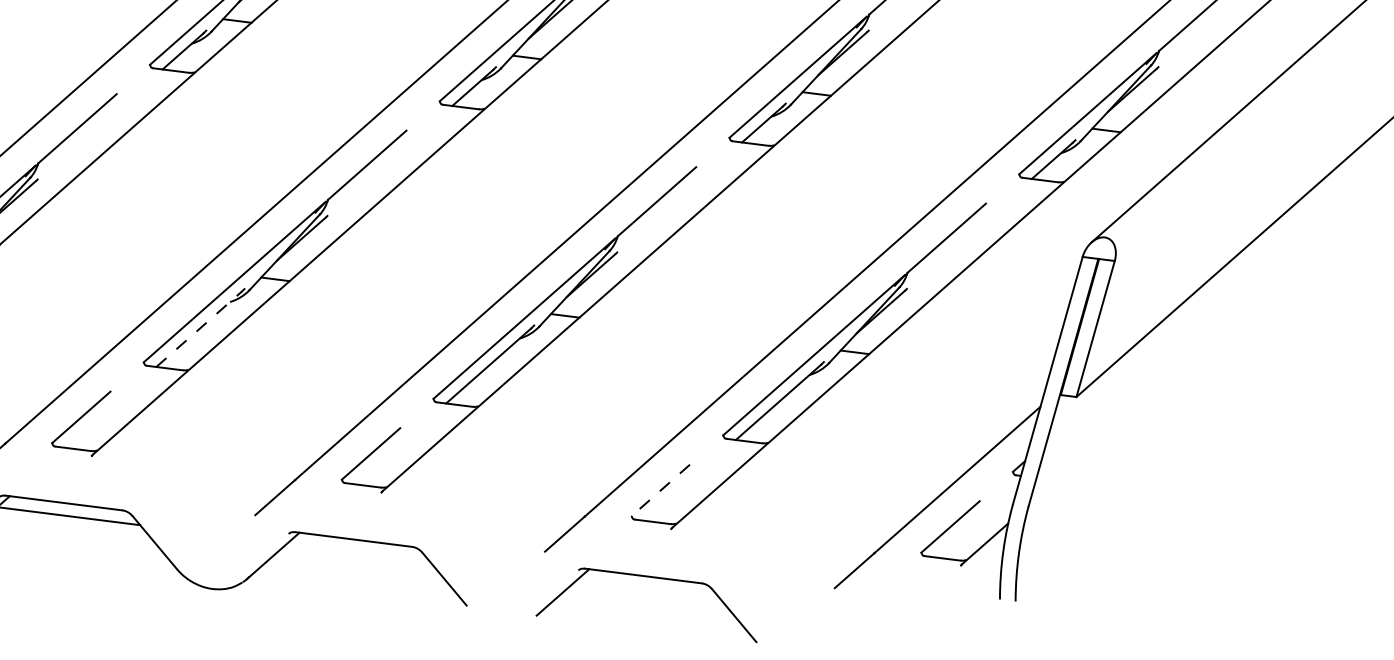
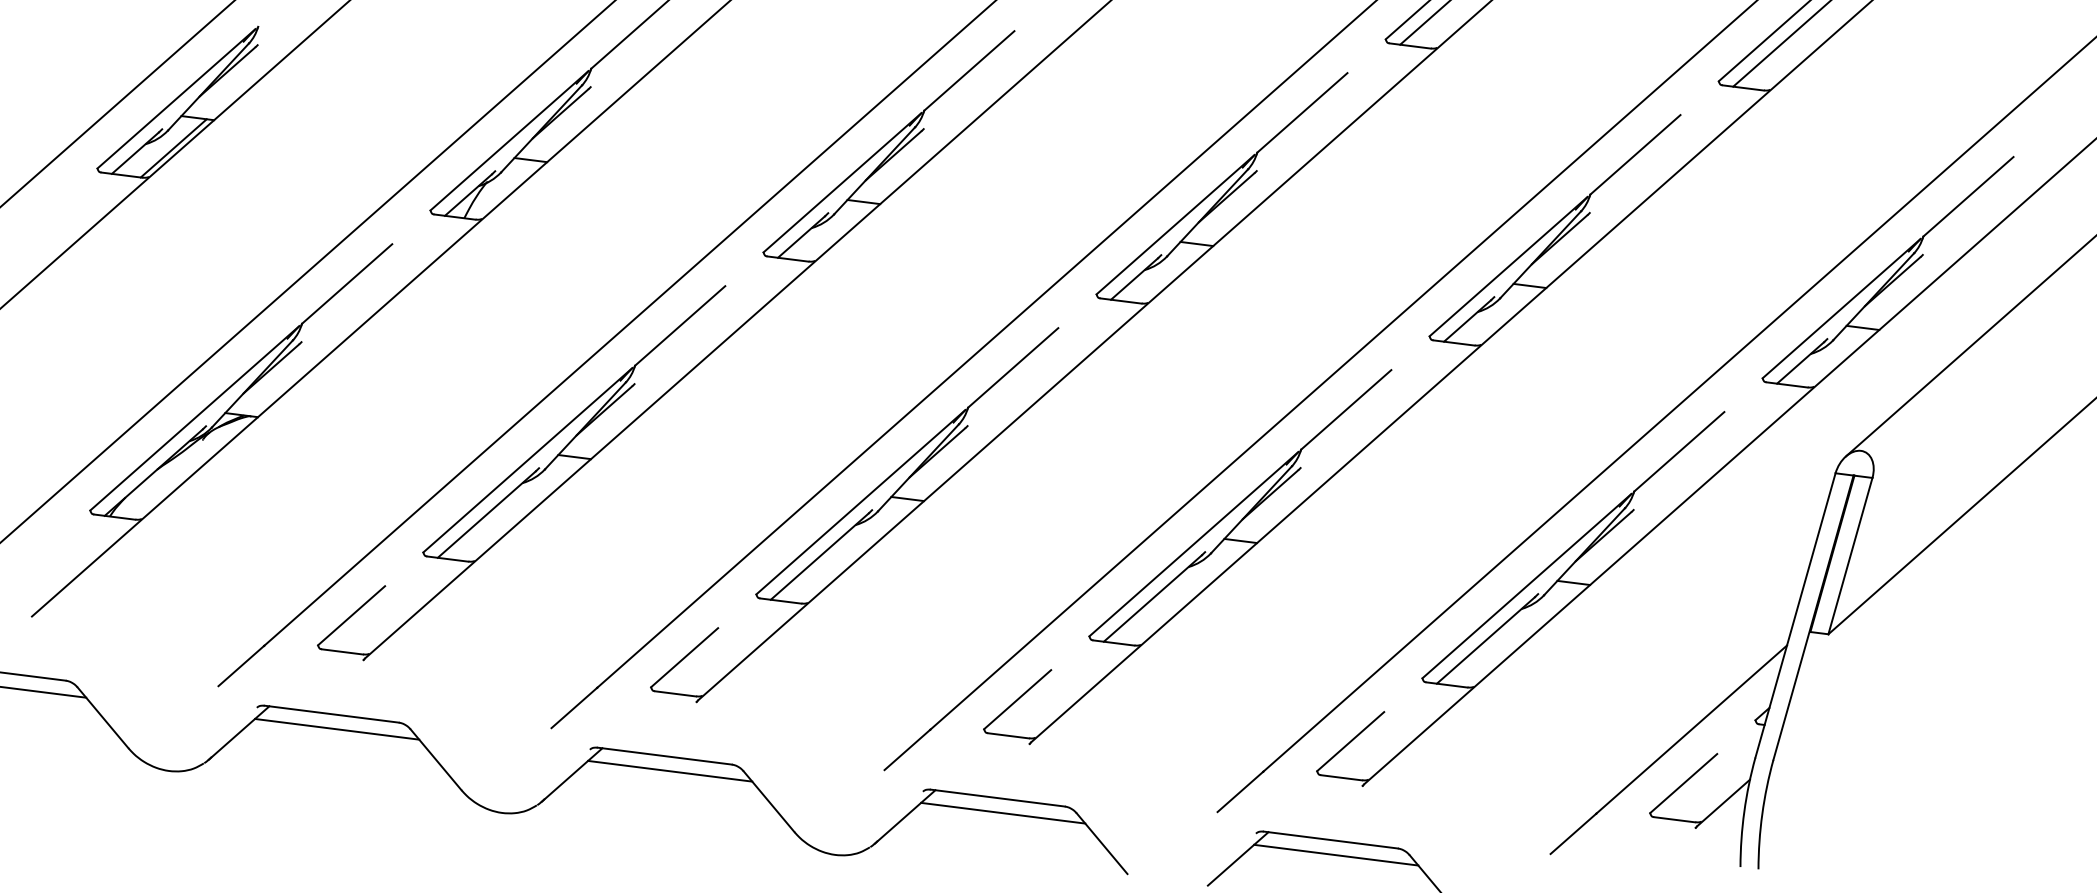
line: (199, 329) -> (820, 556), dashed -> solid
line: (660, 490) -> (1350, 741), dashed -> solid
line: (358, 552) -> (1003, 812), added
line: (648, 588) -> (1336, 854), added

